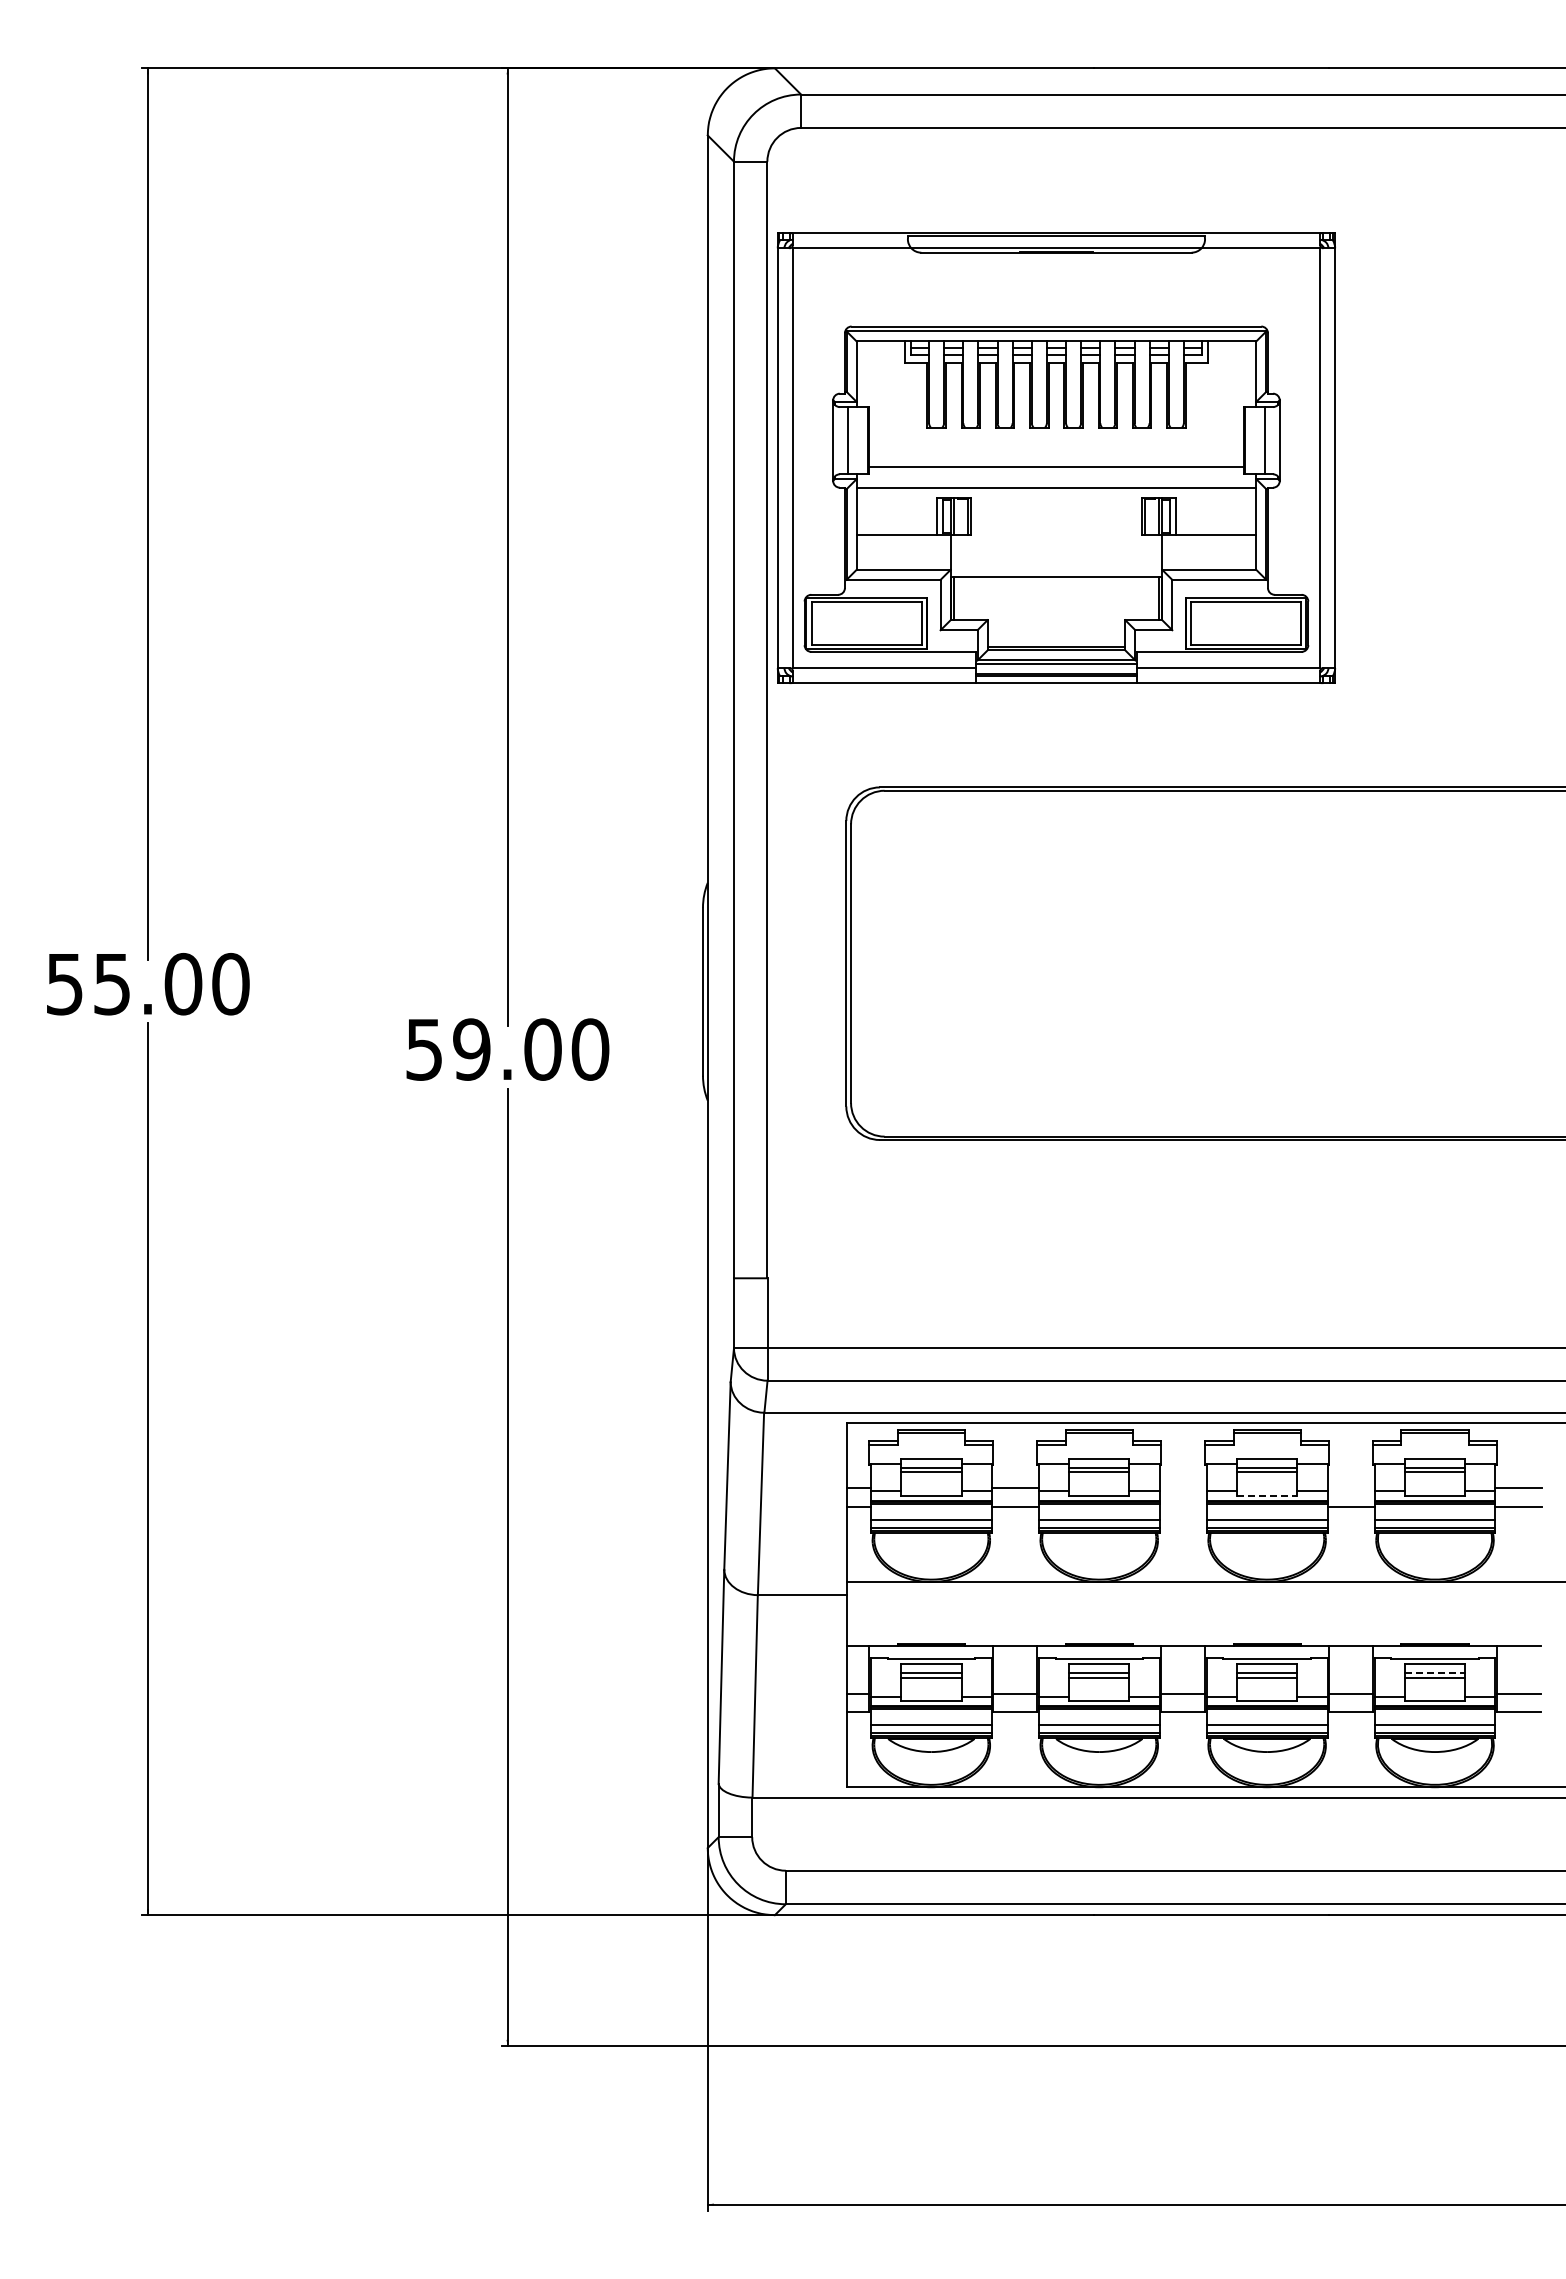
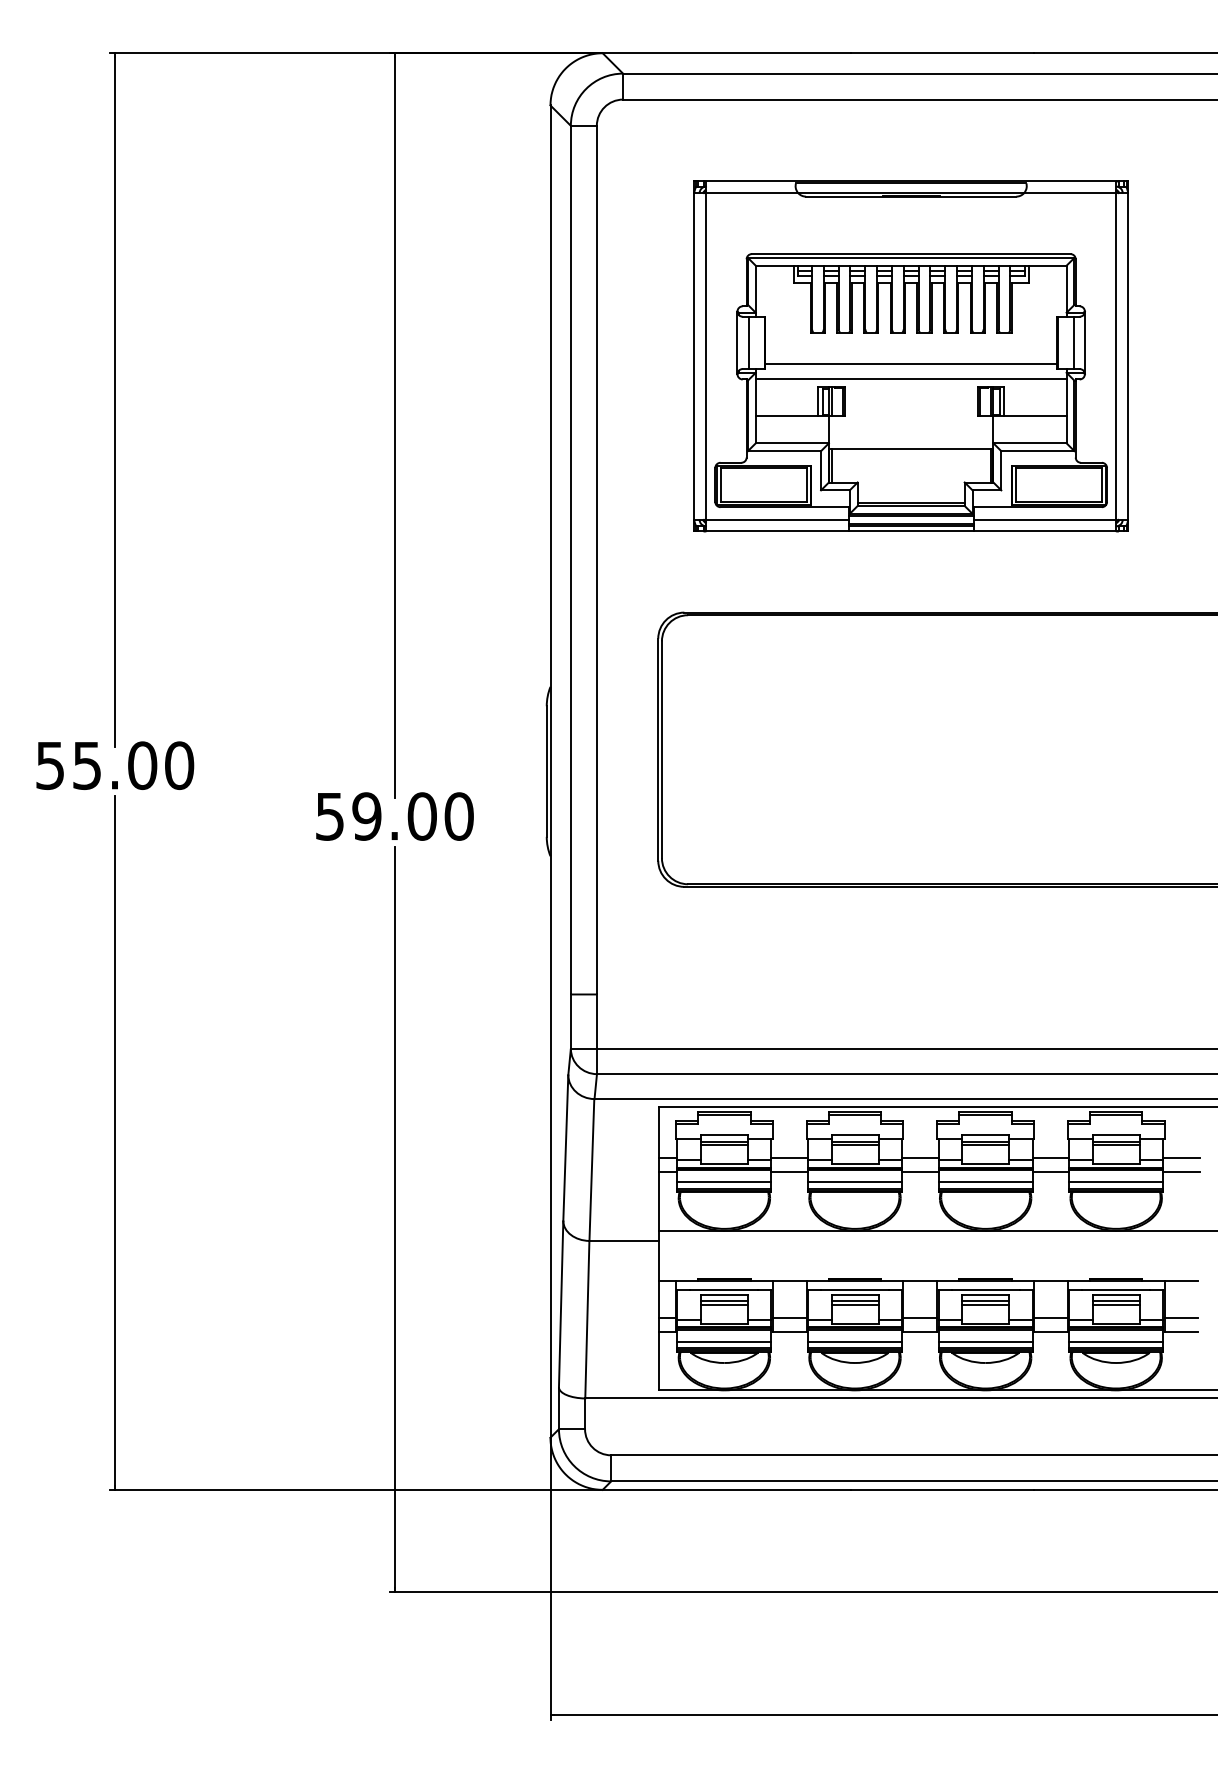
part: (1055, 457) -> (910, 355), moved
line: (1182, 1488) -> (919, 1157), added
line: (1350, 1488) -> (1050, 1157), added
line: (1267, 1496) -> (985, 1164), dashed -> solid
line: (1182, 1506) -> (919, 1171), added
line: (1435, 1672) -> (1116, 1301), dashed -> solid

